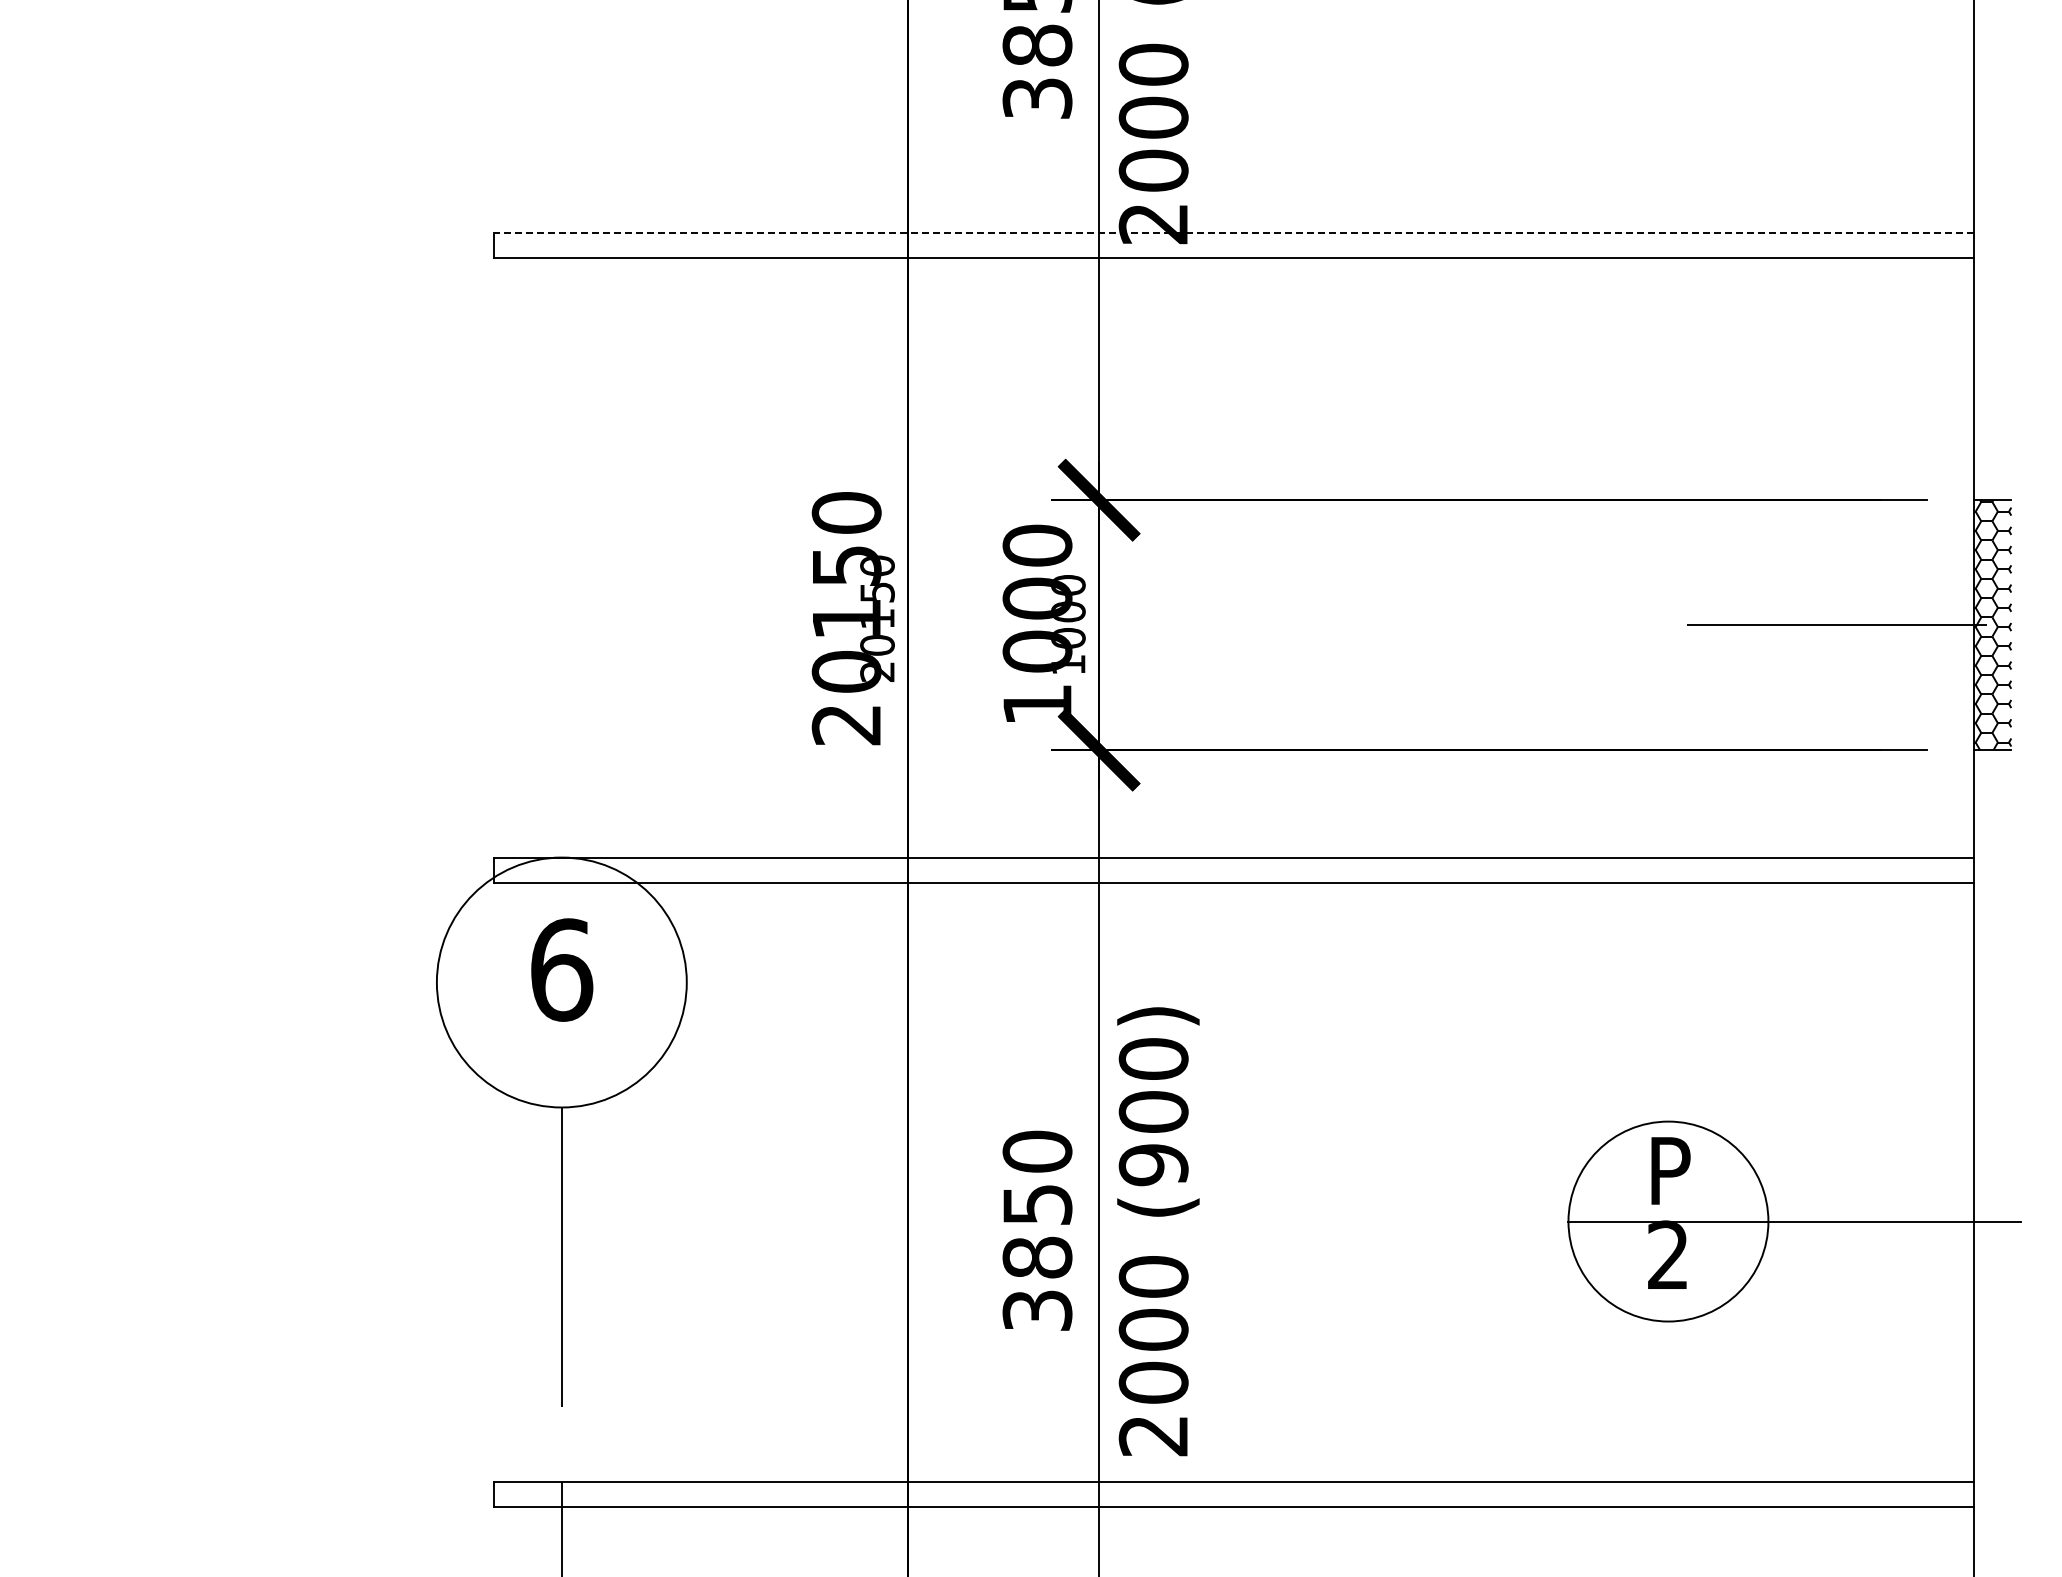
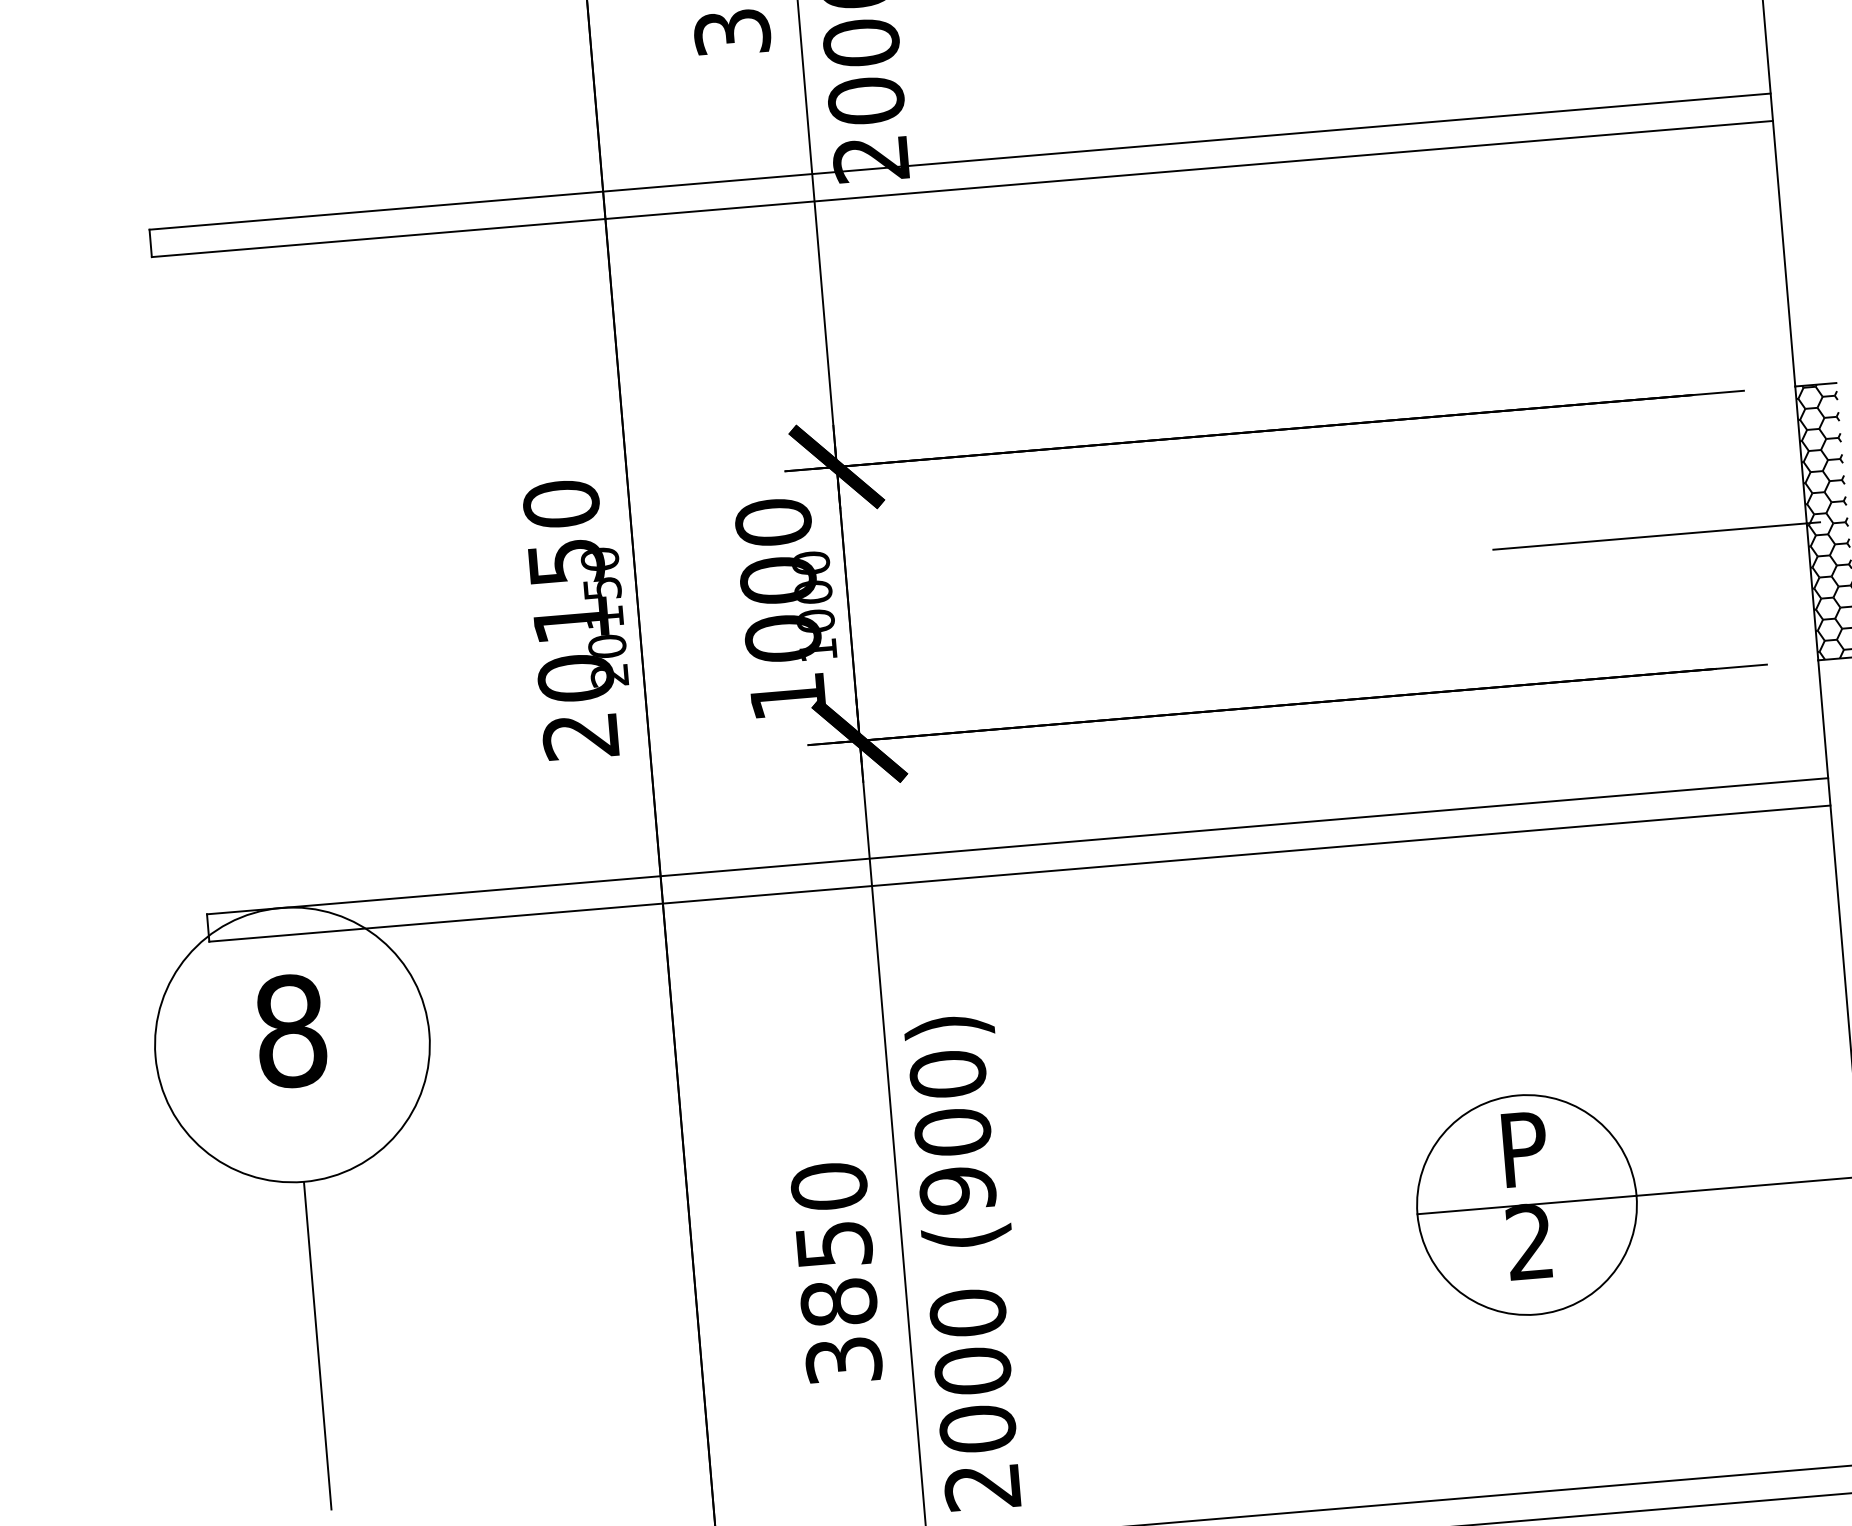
line: (1234, 232) -> (960, 161), dashed -> solid
text: (562, 969) -> (291, 1030), 6 -> 8

